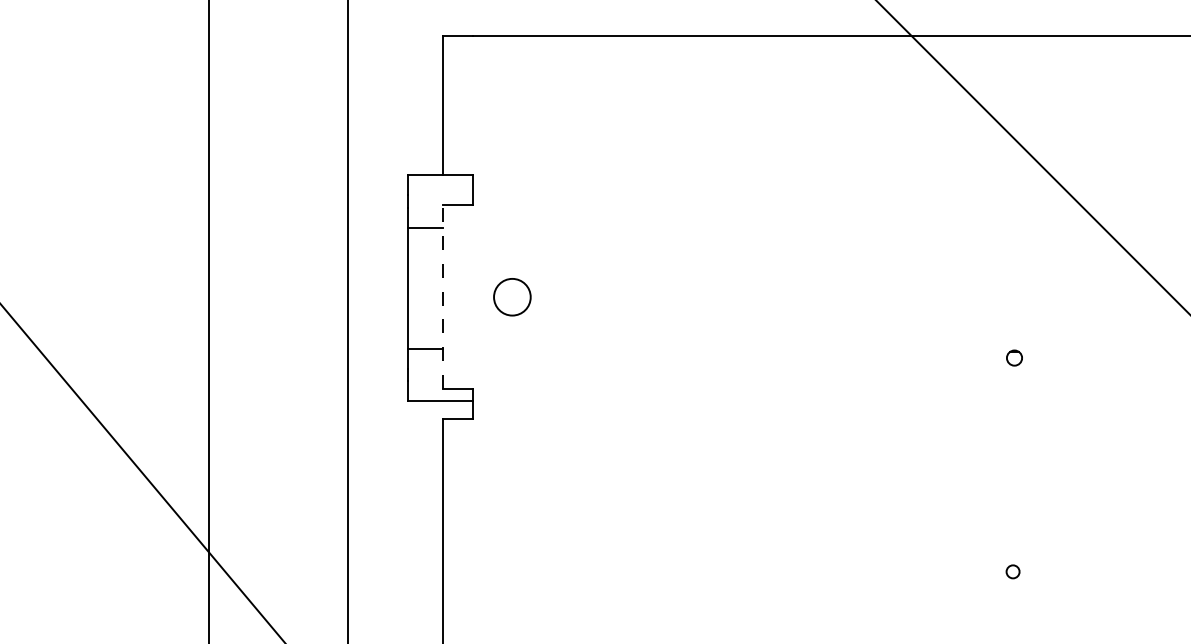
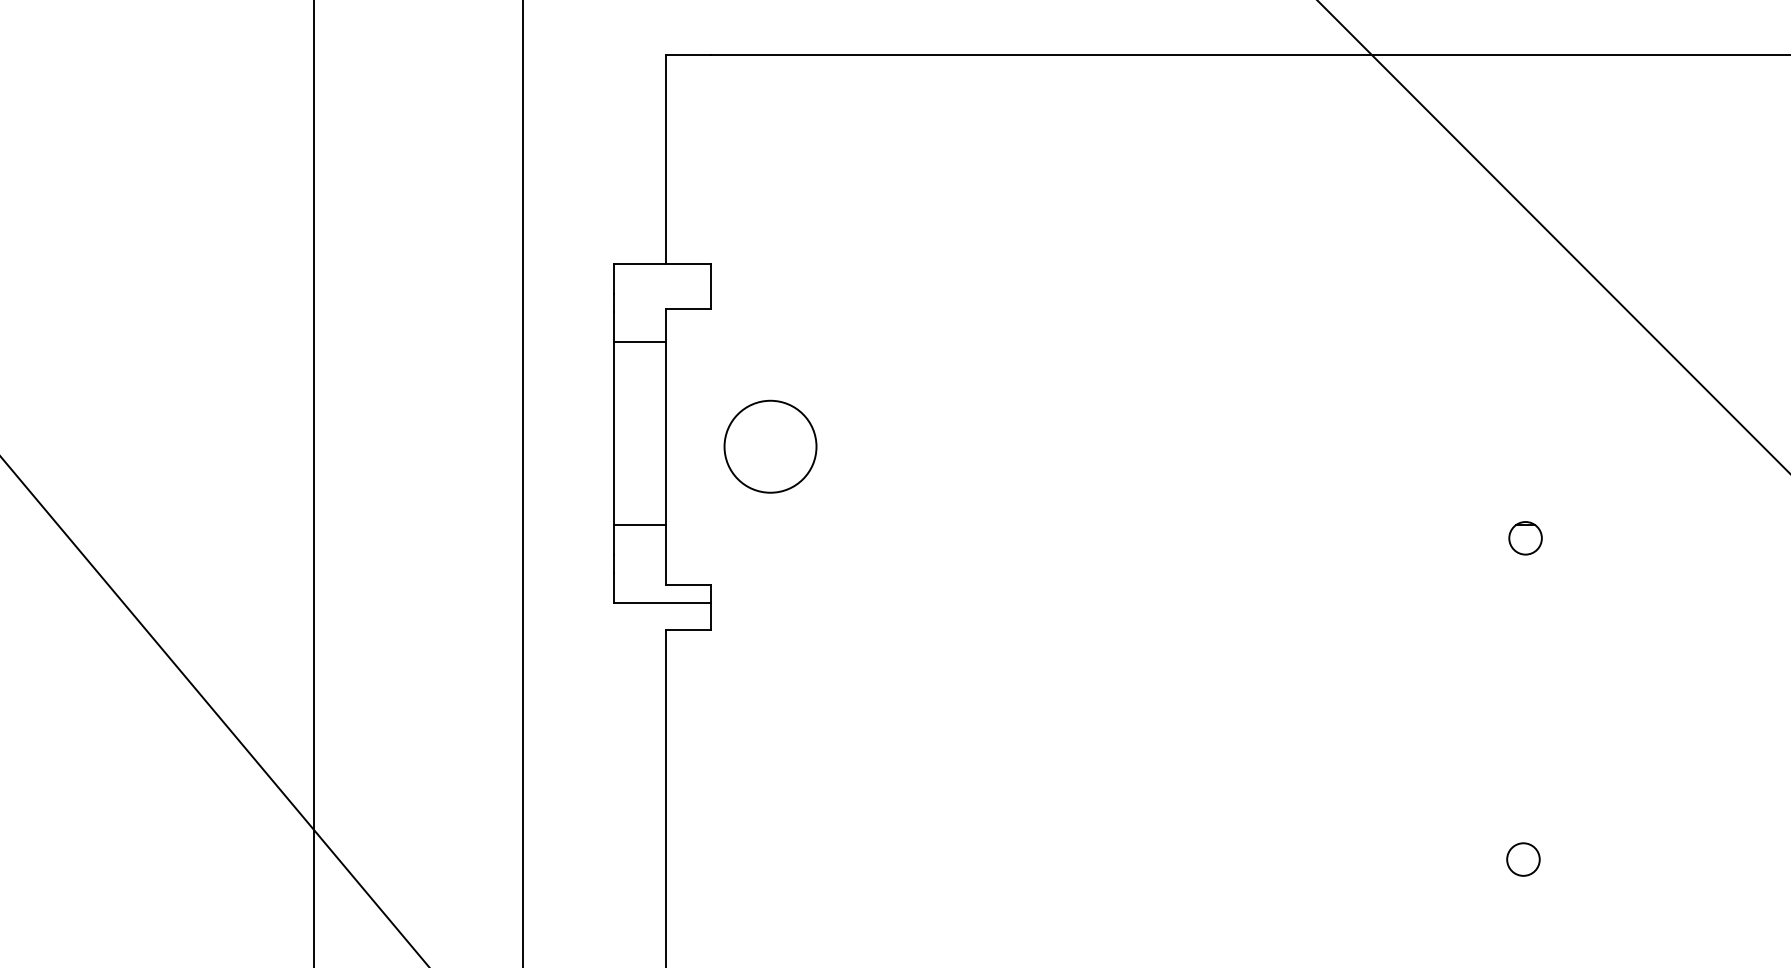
circle: (511, 296) -> (769, 445), size x1.67
line: (442, 297) -> (665, 447), dashed -> solid
part: (1014, 357) -> (1525, 537), size x1.43
circle: (1012, 571) -> (1522, 859), size x1.67

